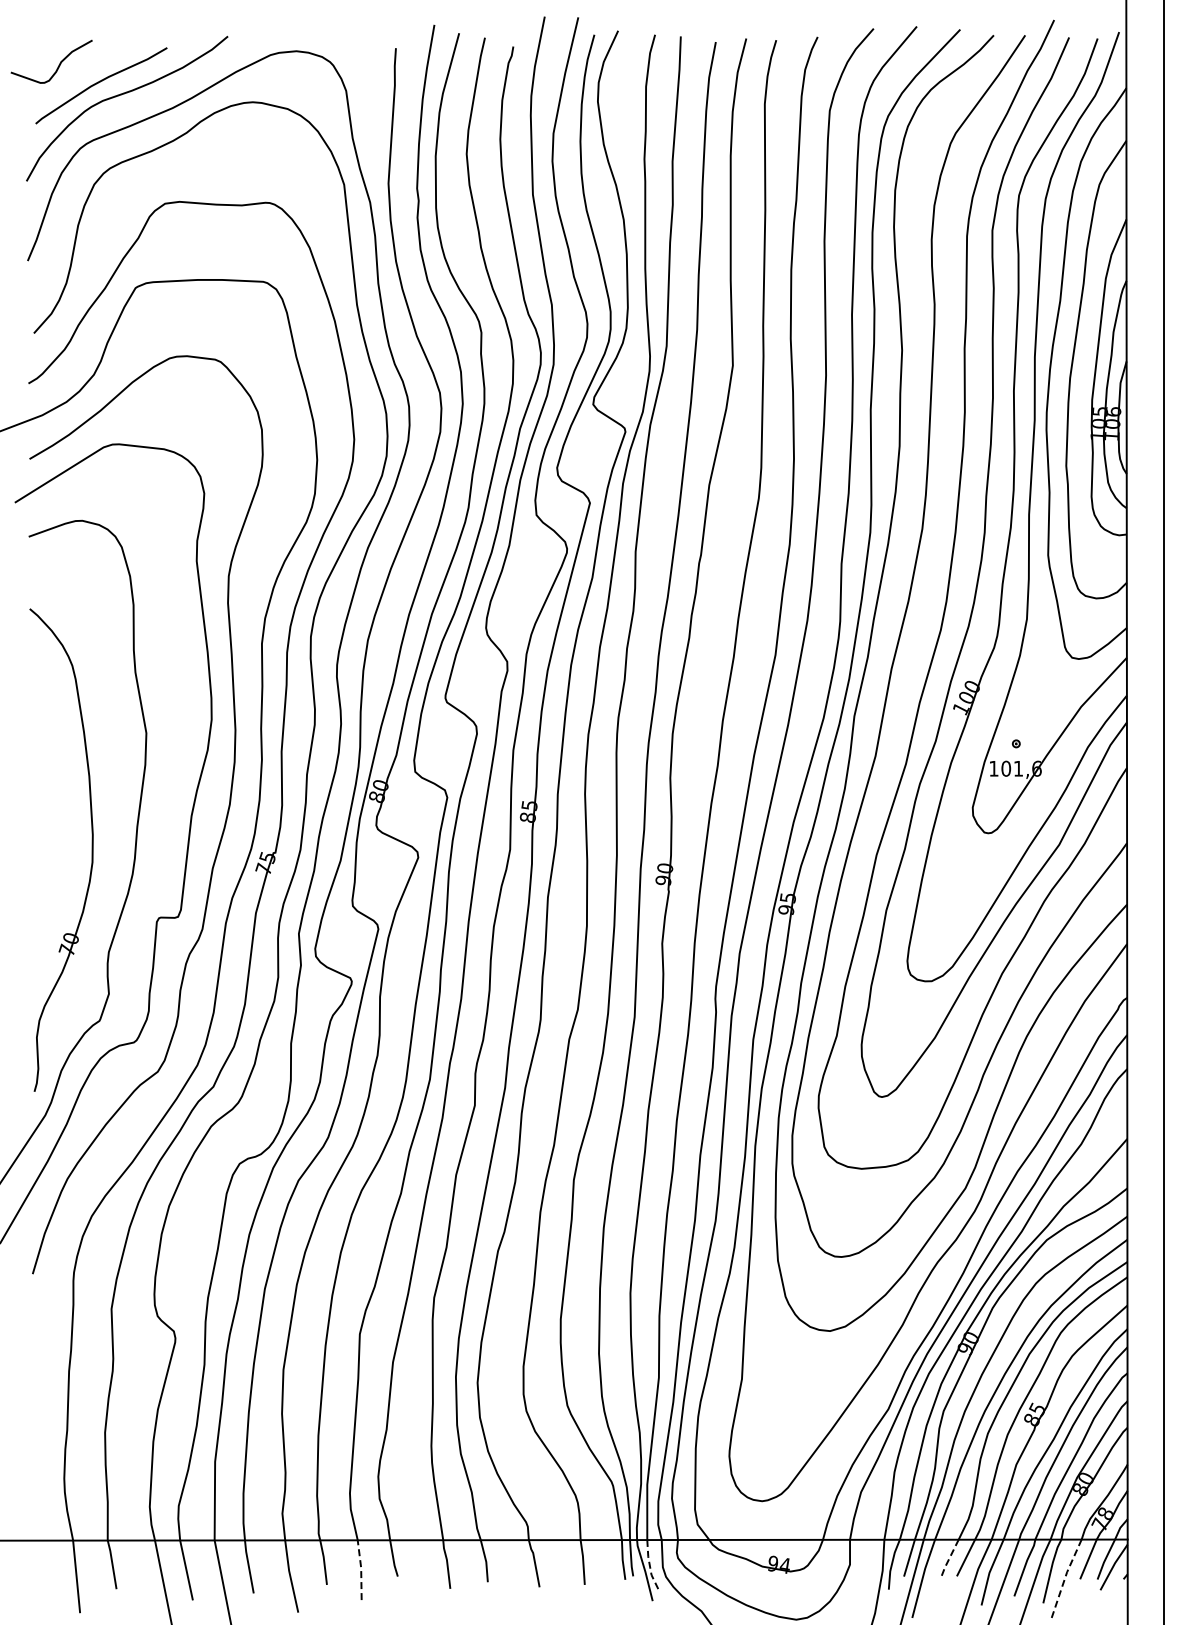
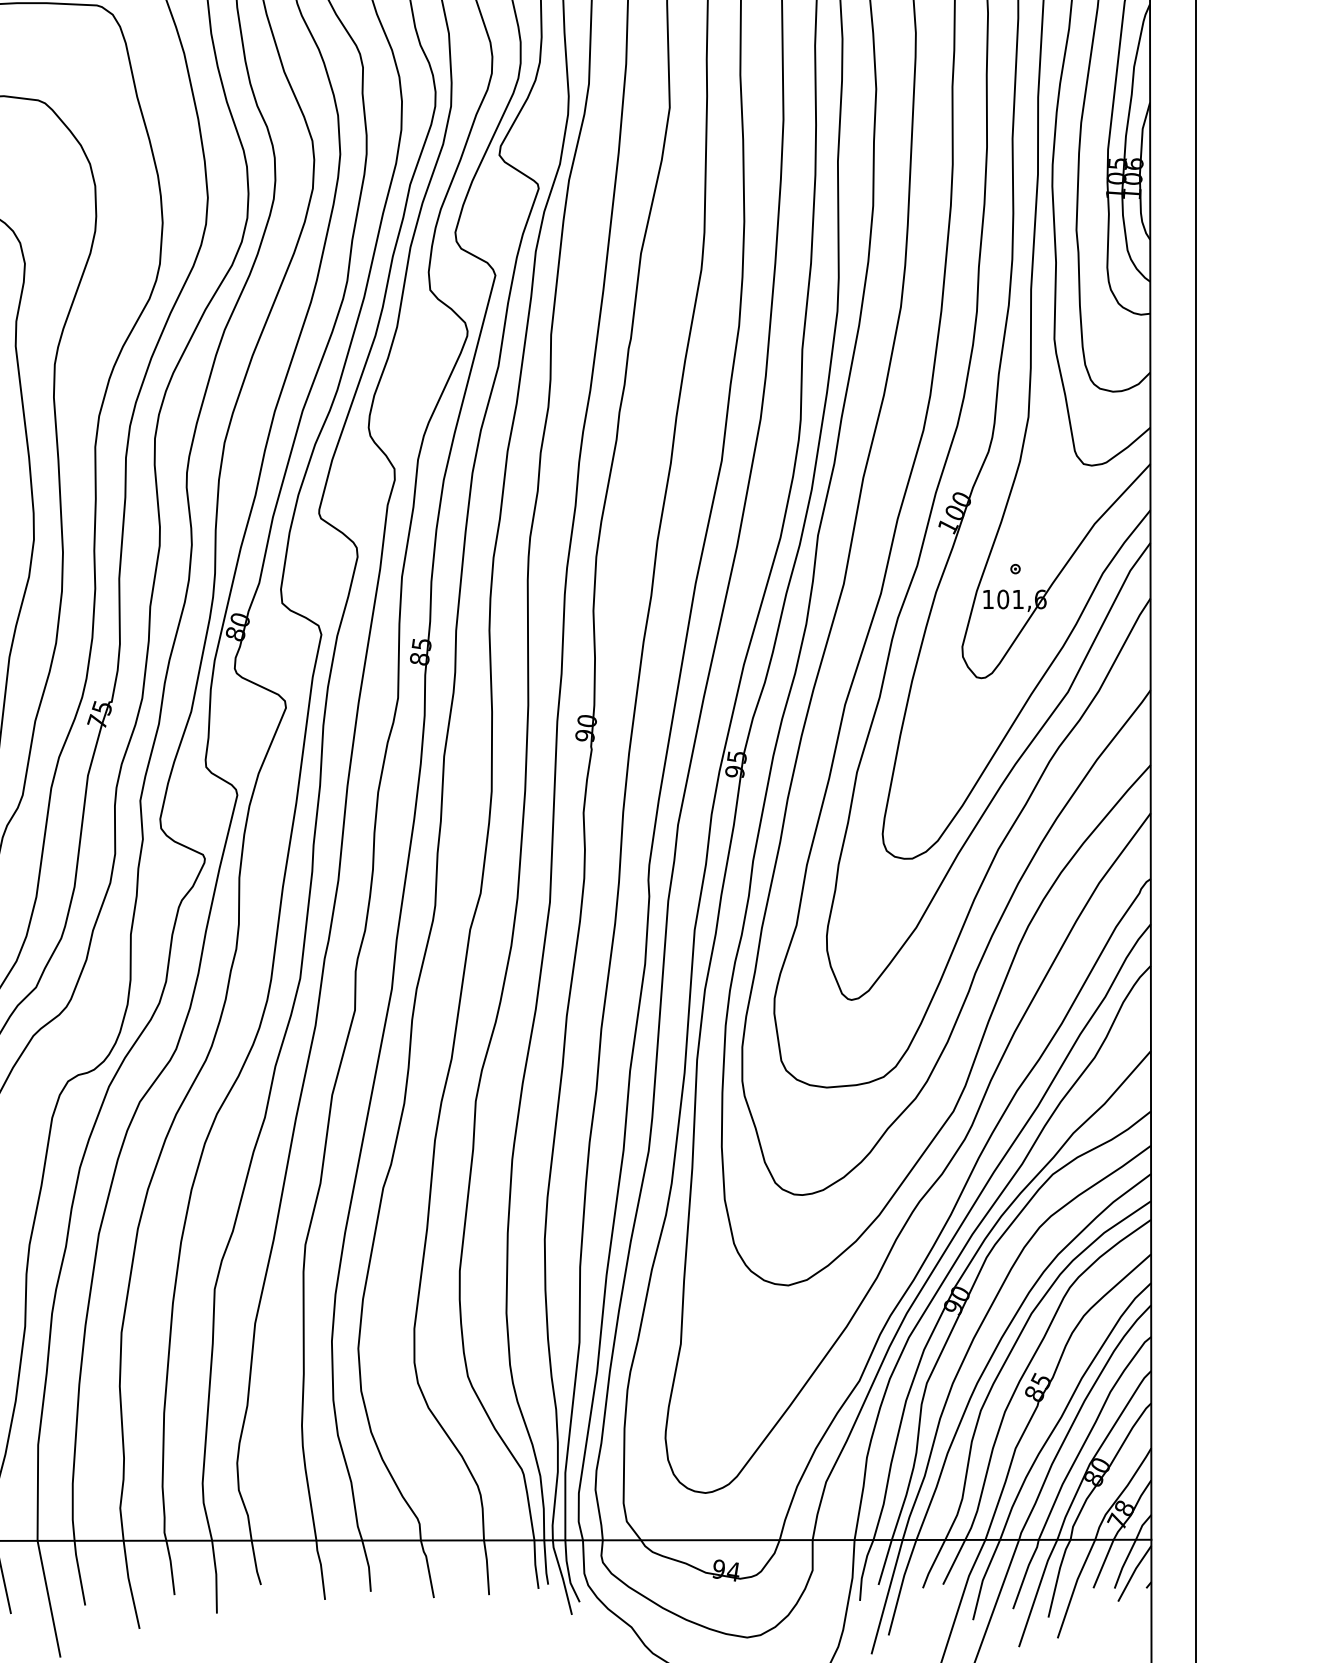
line: (948, 1559) -> (932, 1564), dashed -> solid
line: (650, 1566) -> (569, 1572), dashed -> solid
line: (361, 1569) -> (216, 1576), dashed -> solid
line: (1064, 1578) -> (1074, 1587), dashed -> solid

